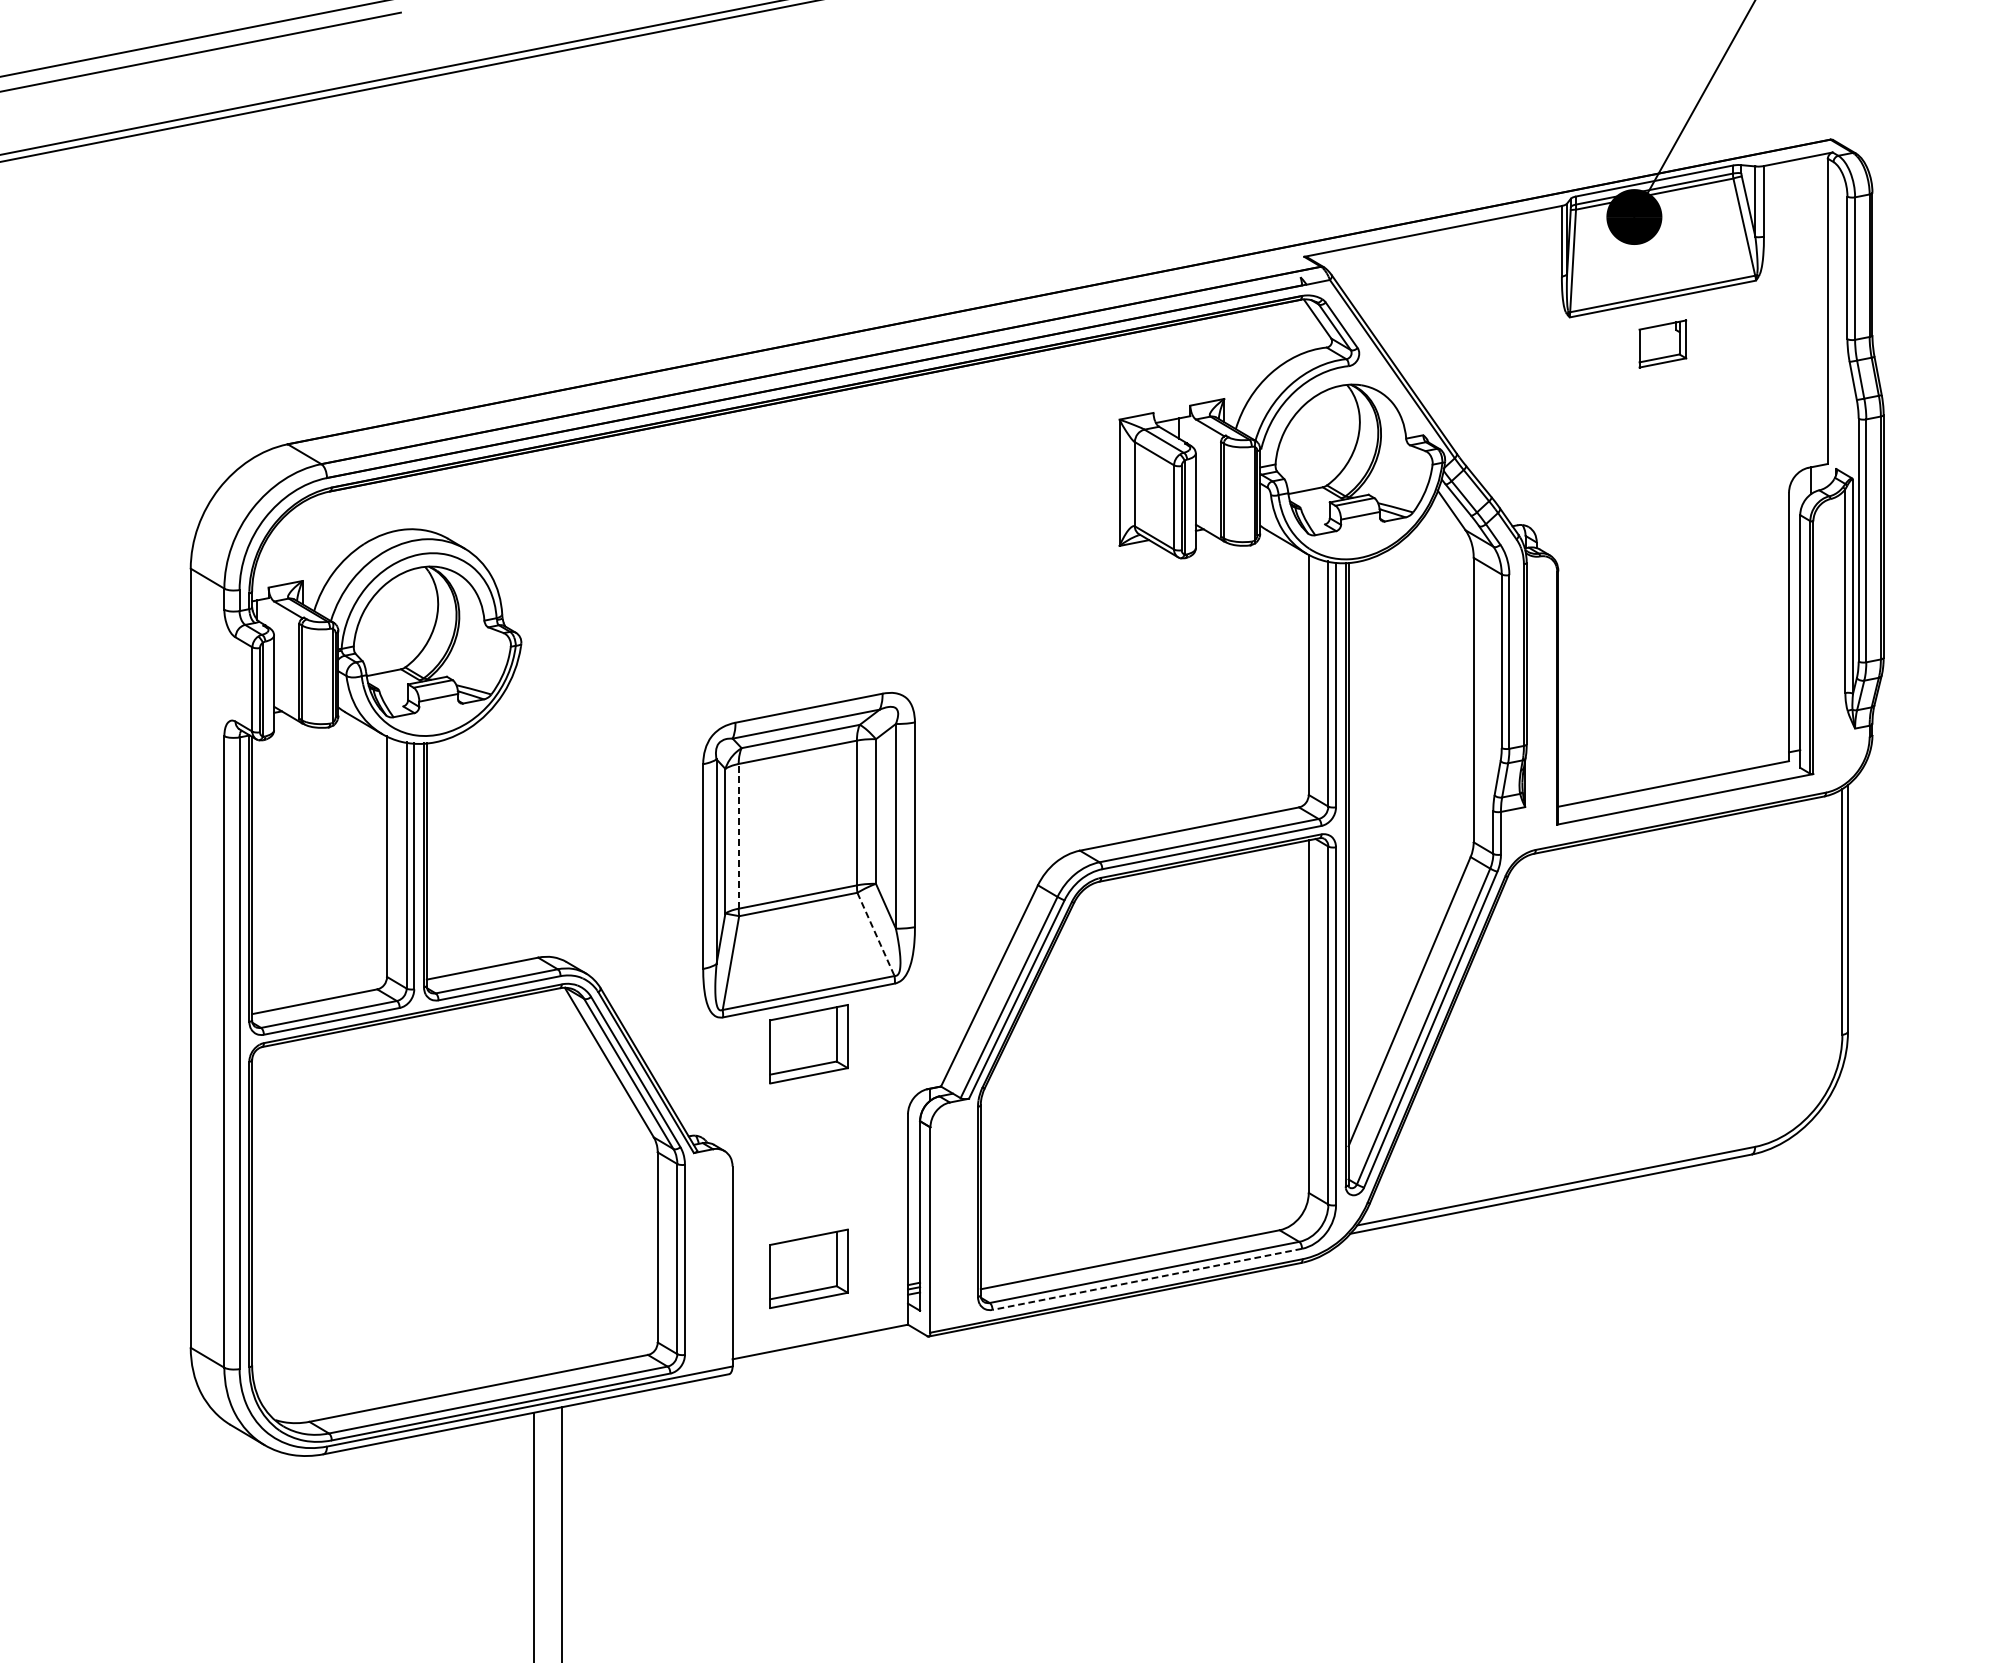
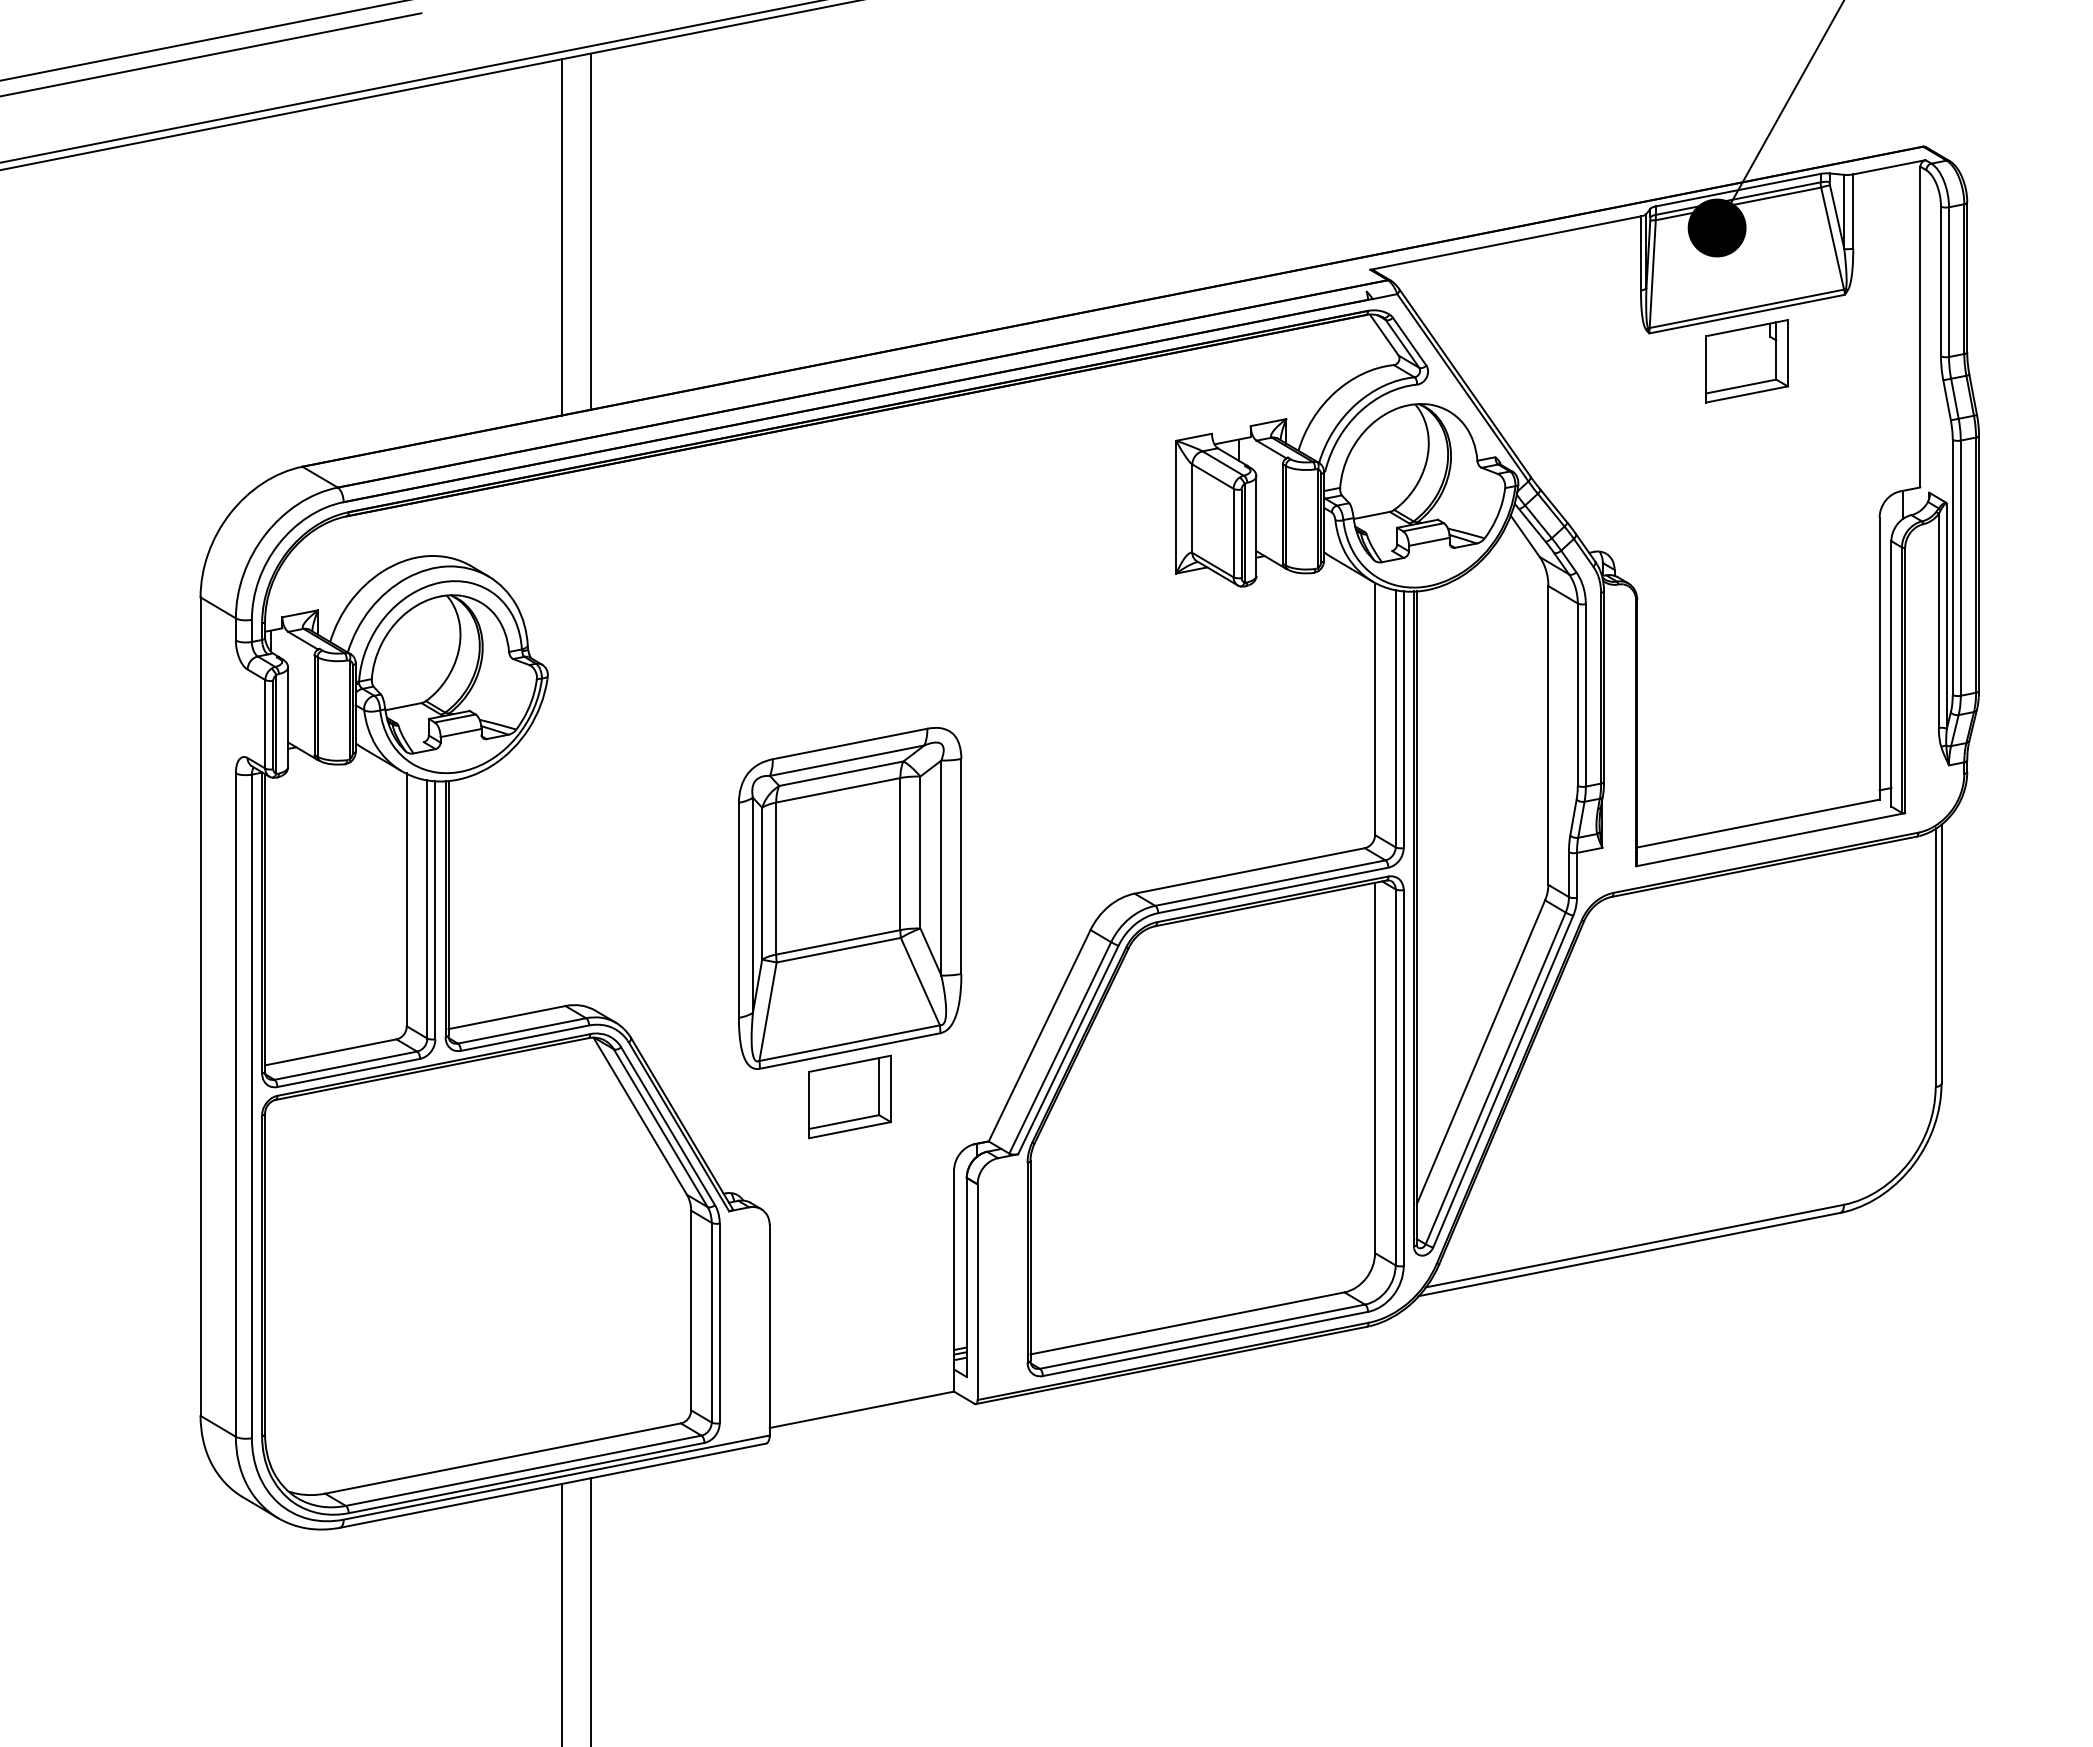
line: (561, 220) -> (590, 231), added
line: (534, 226) -> (561, 237), added
part: (1662, 344) -> (1746, 361), size x1.67
line: (738, 836) -> (776, 878), dashed -> solid
line: (876, 934) -> (920, 981), dashed -> solid
part: (808, 1268) -> (849, 1332), removed
line: (1147, 1278) -> (1205, 1343), dashed -> solid

